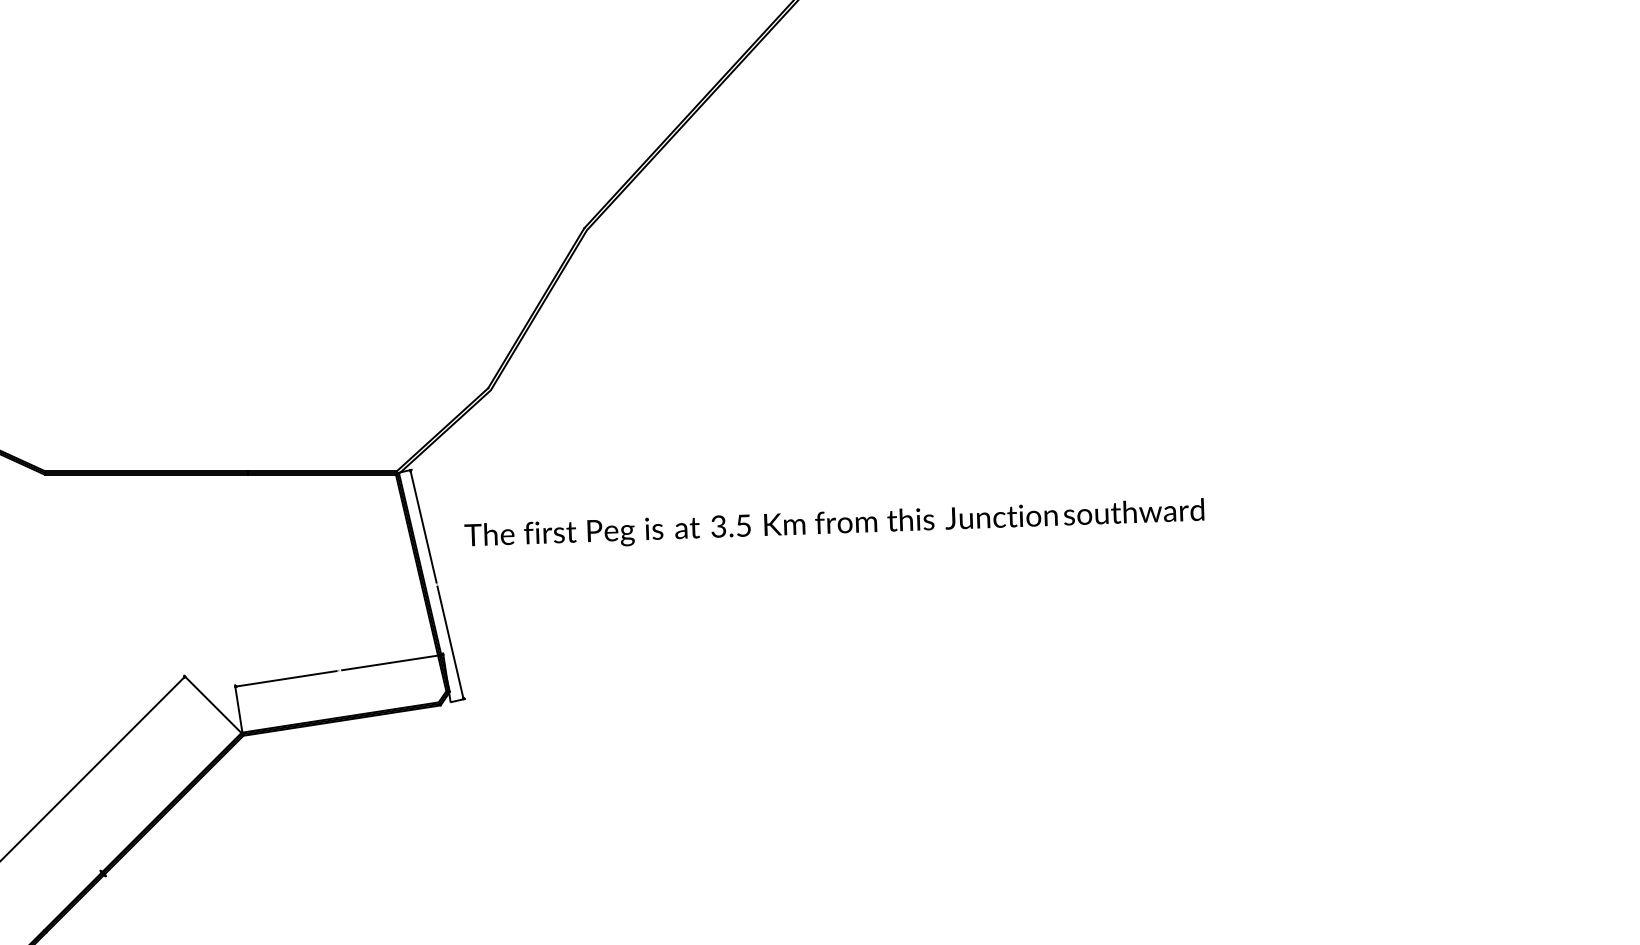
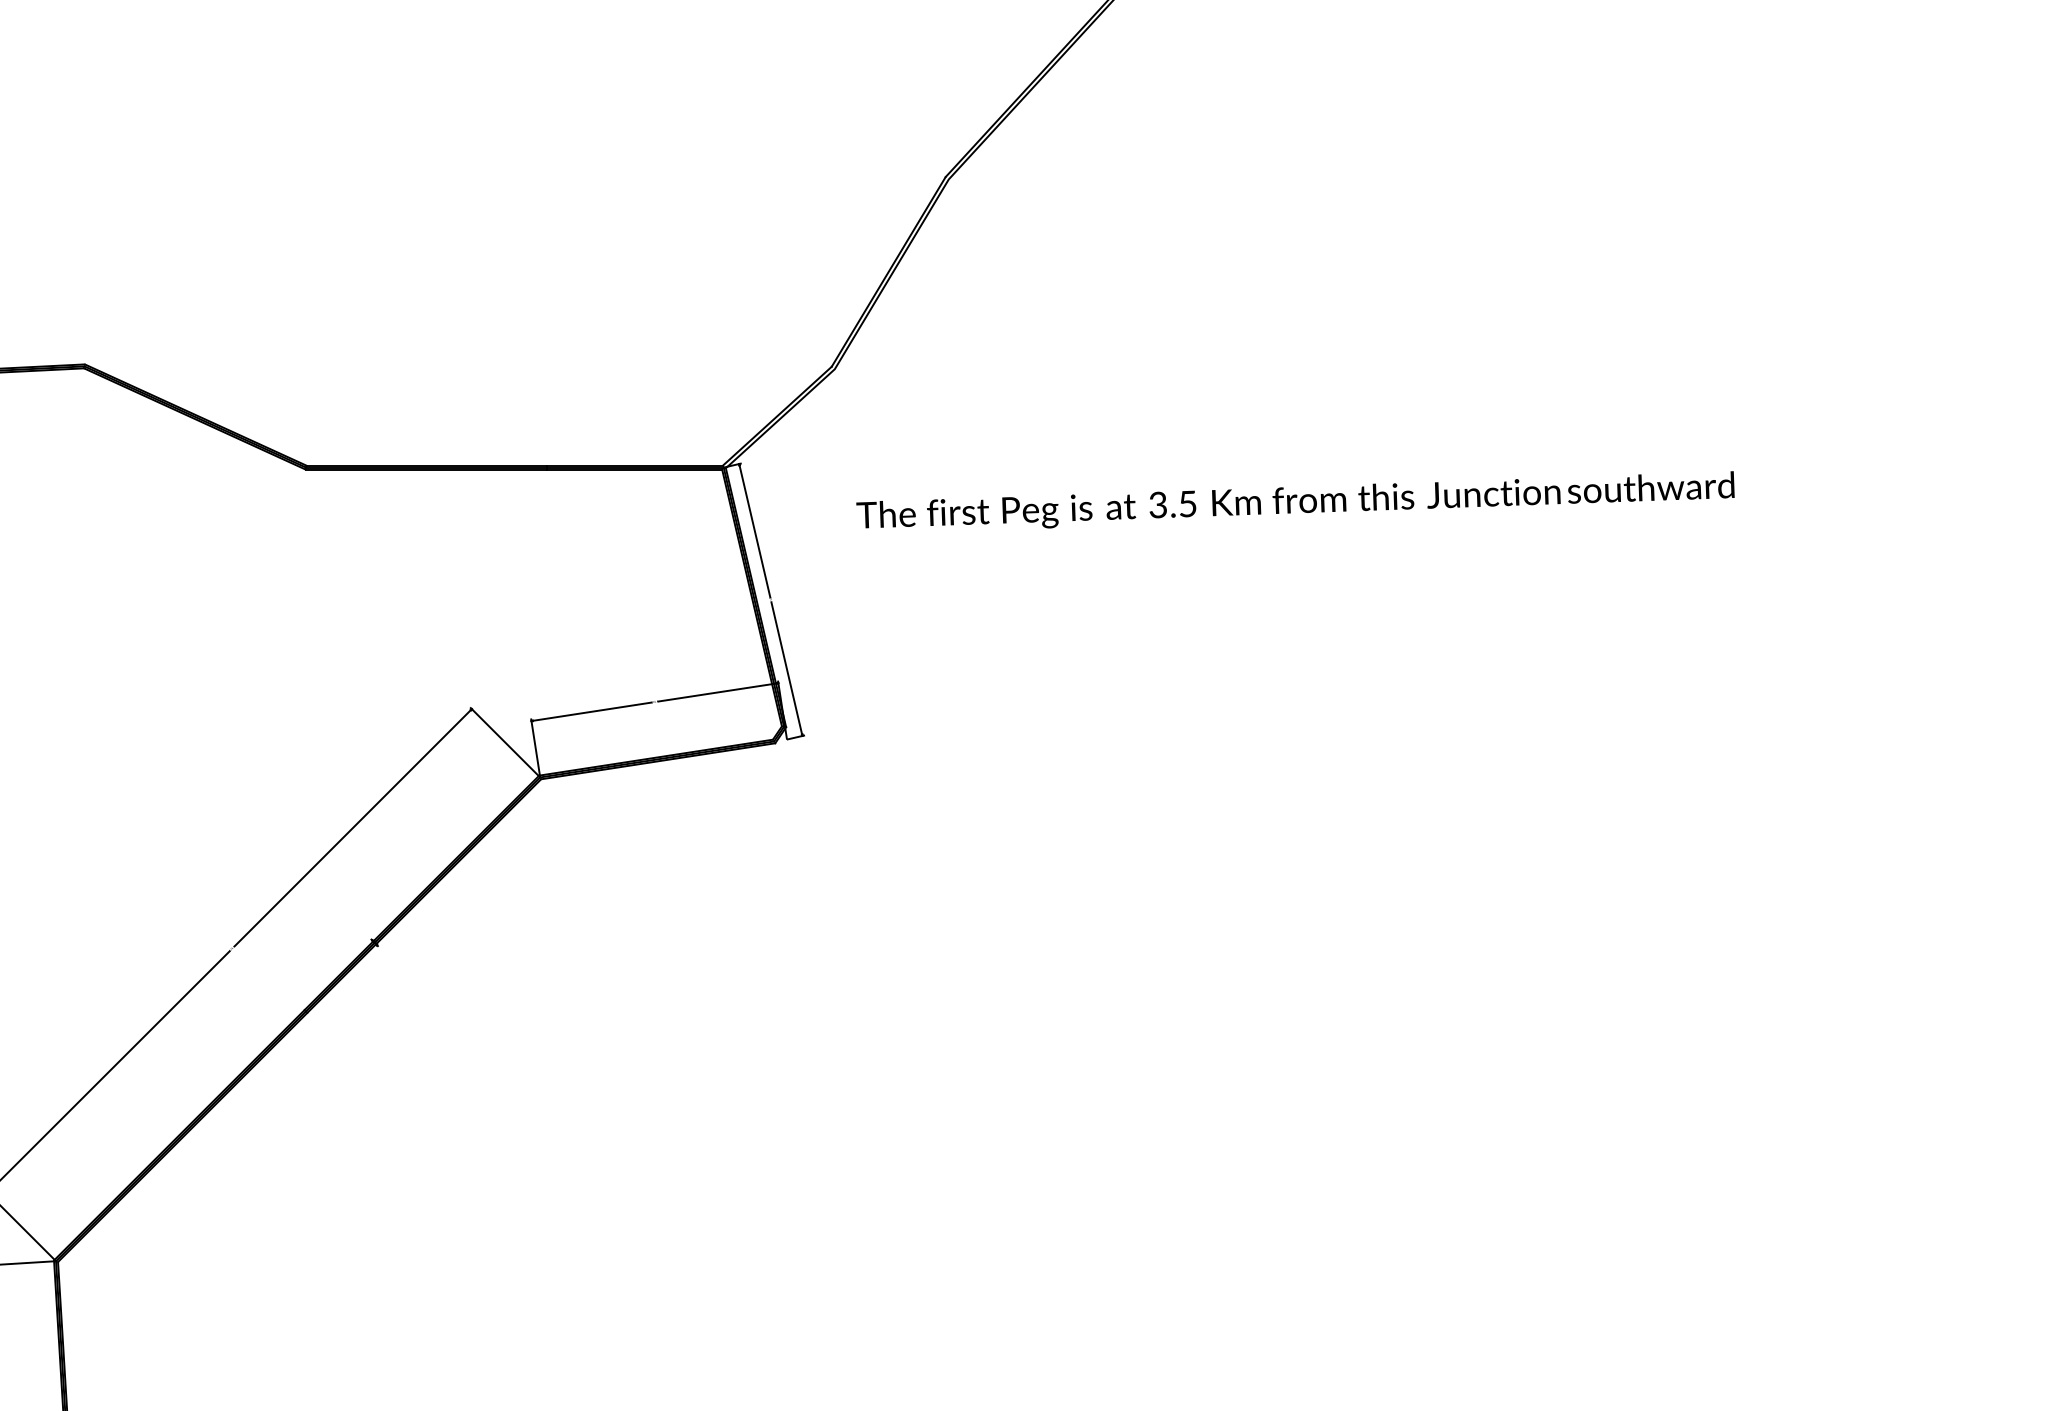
text: (834, 521) -> (1295, 499), moved

